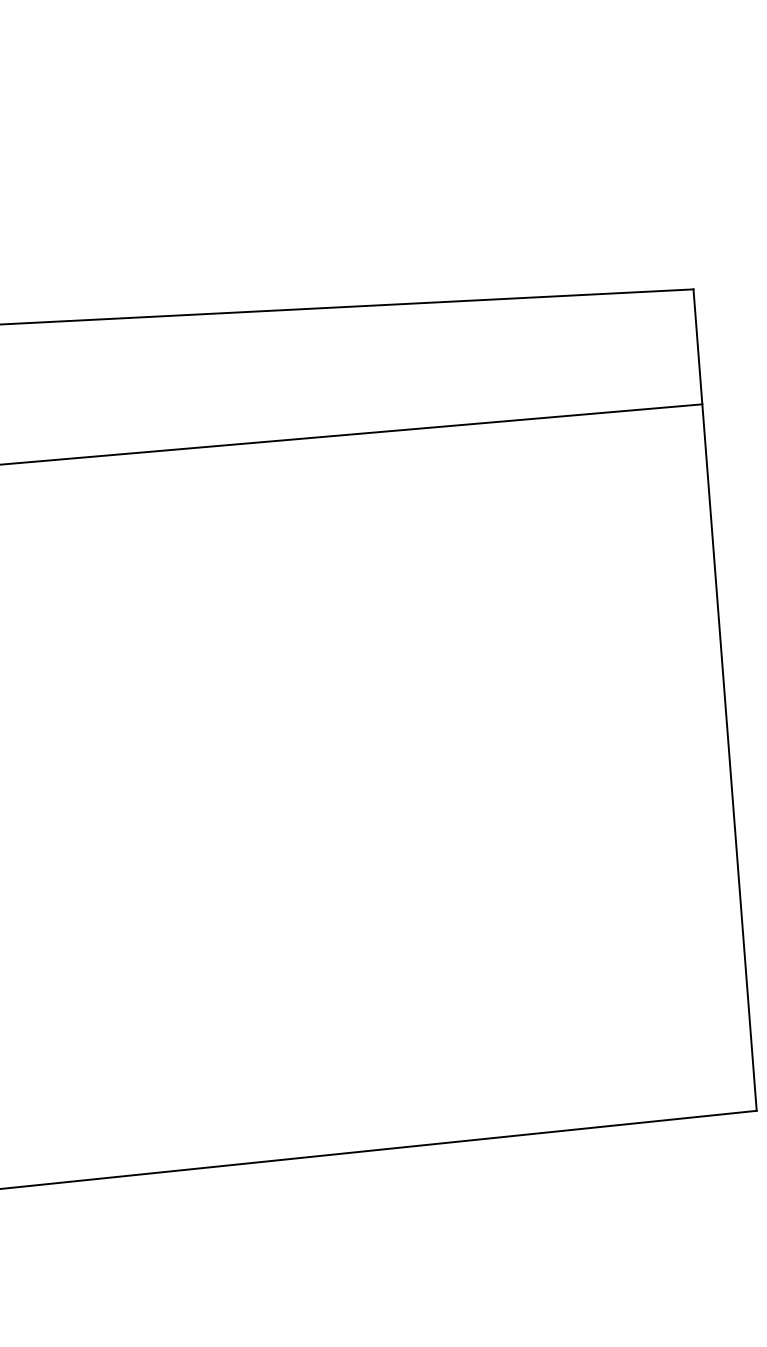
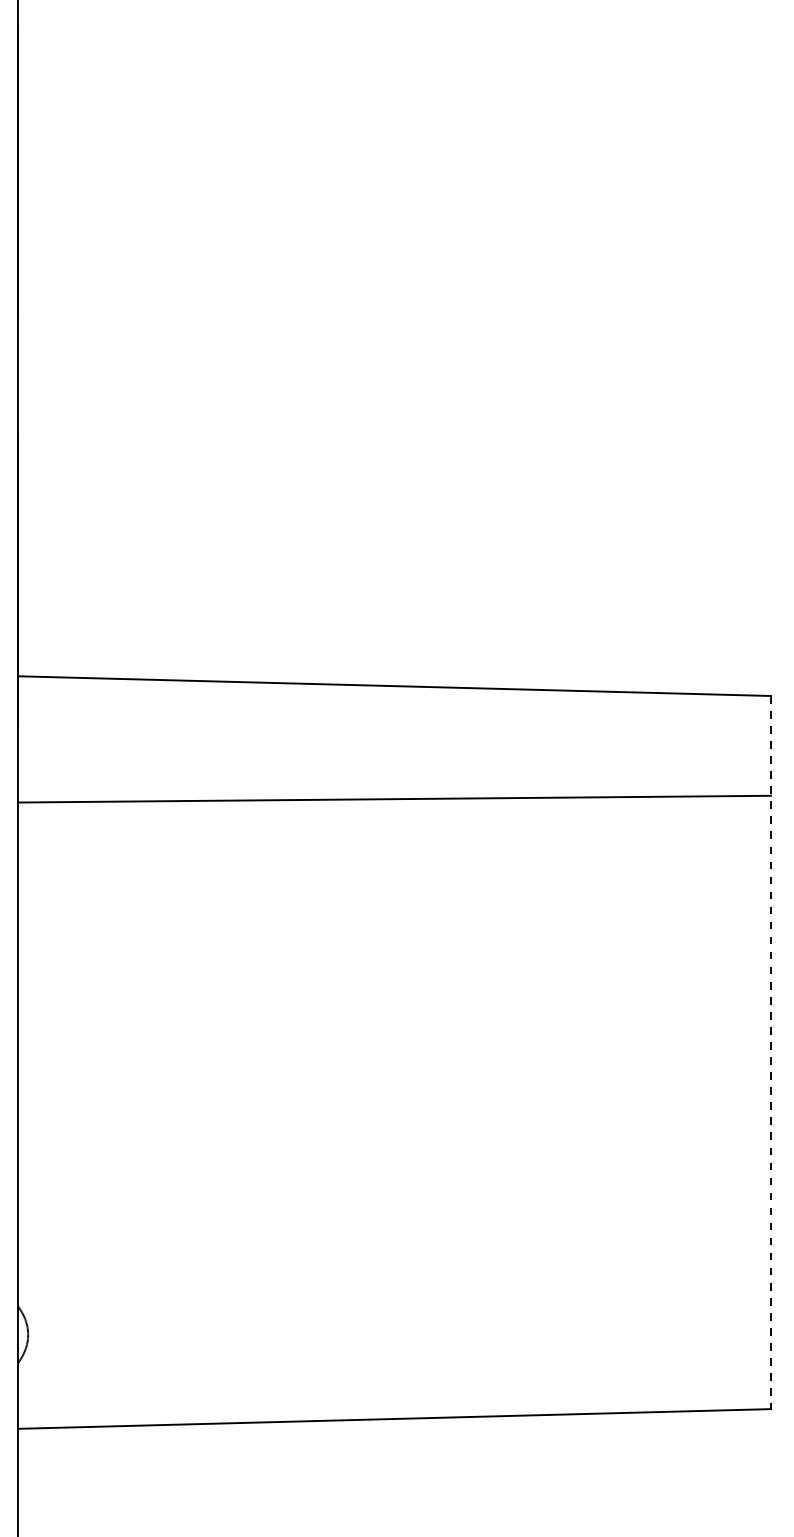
line: (724, 700) -> (770, 1052), solid -> dashed

